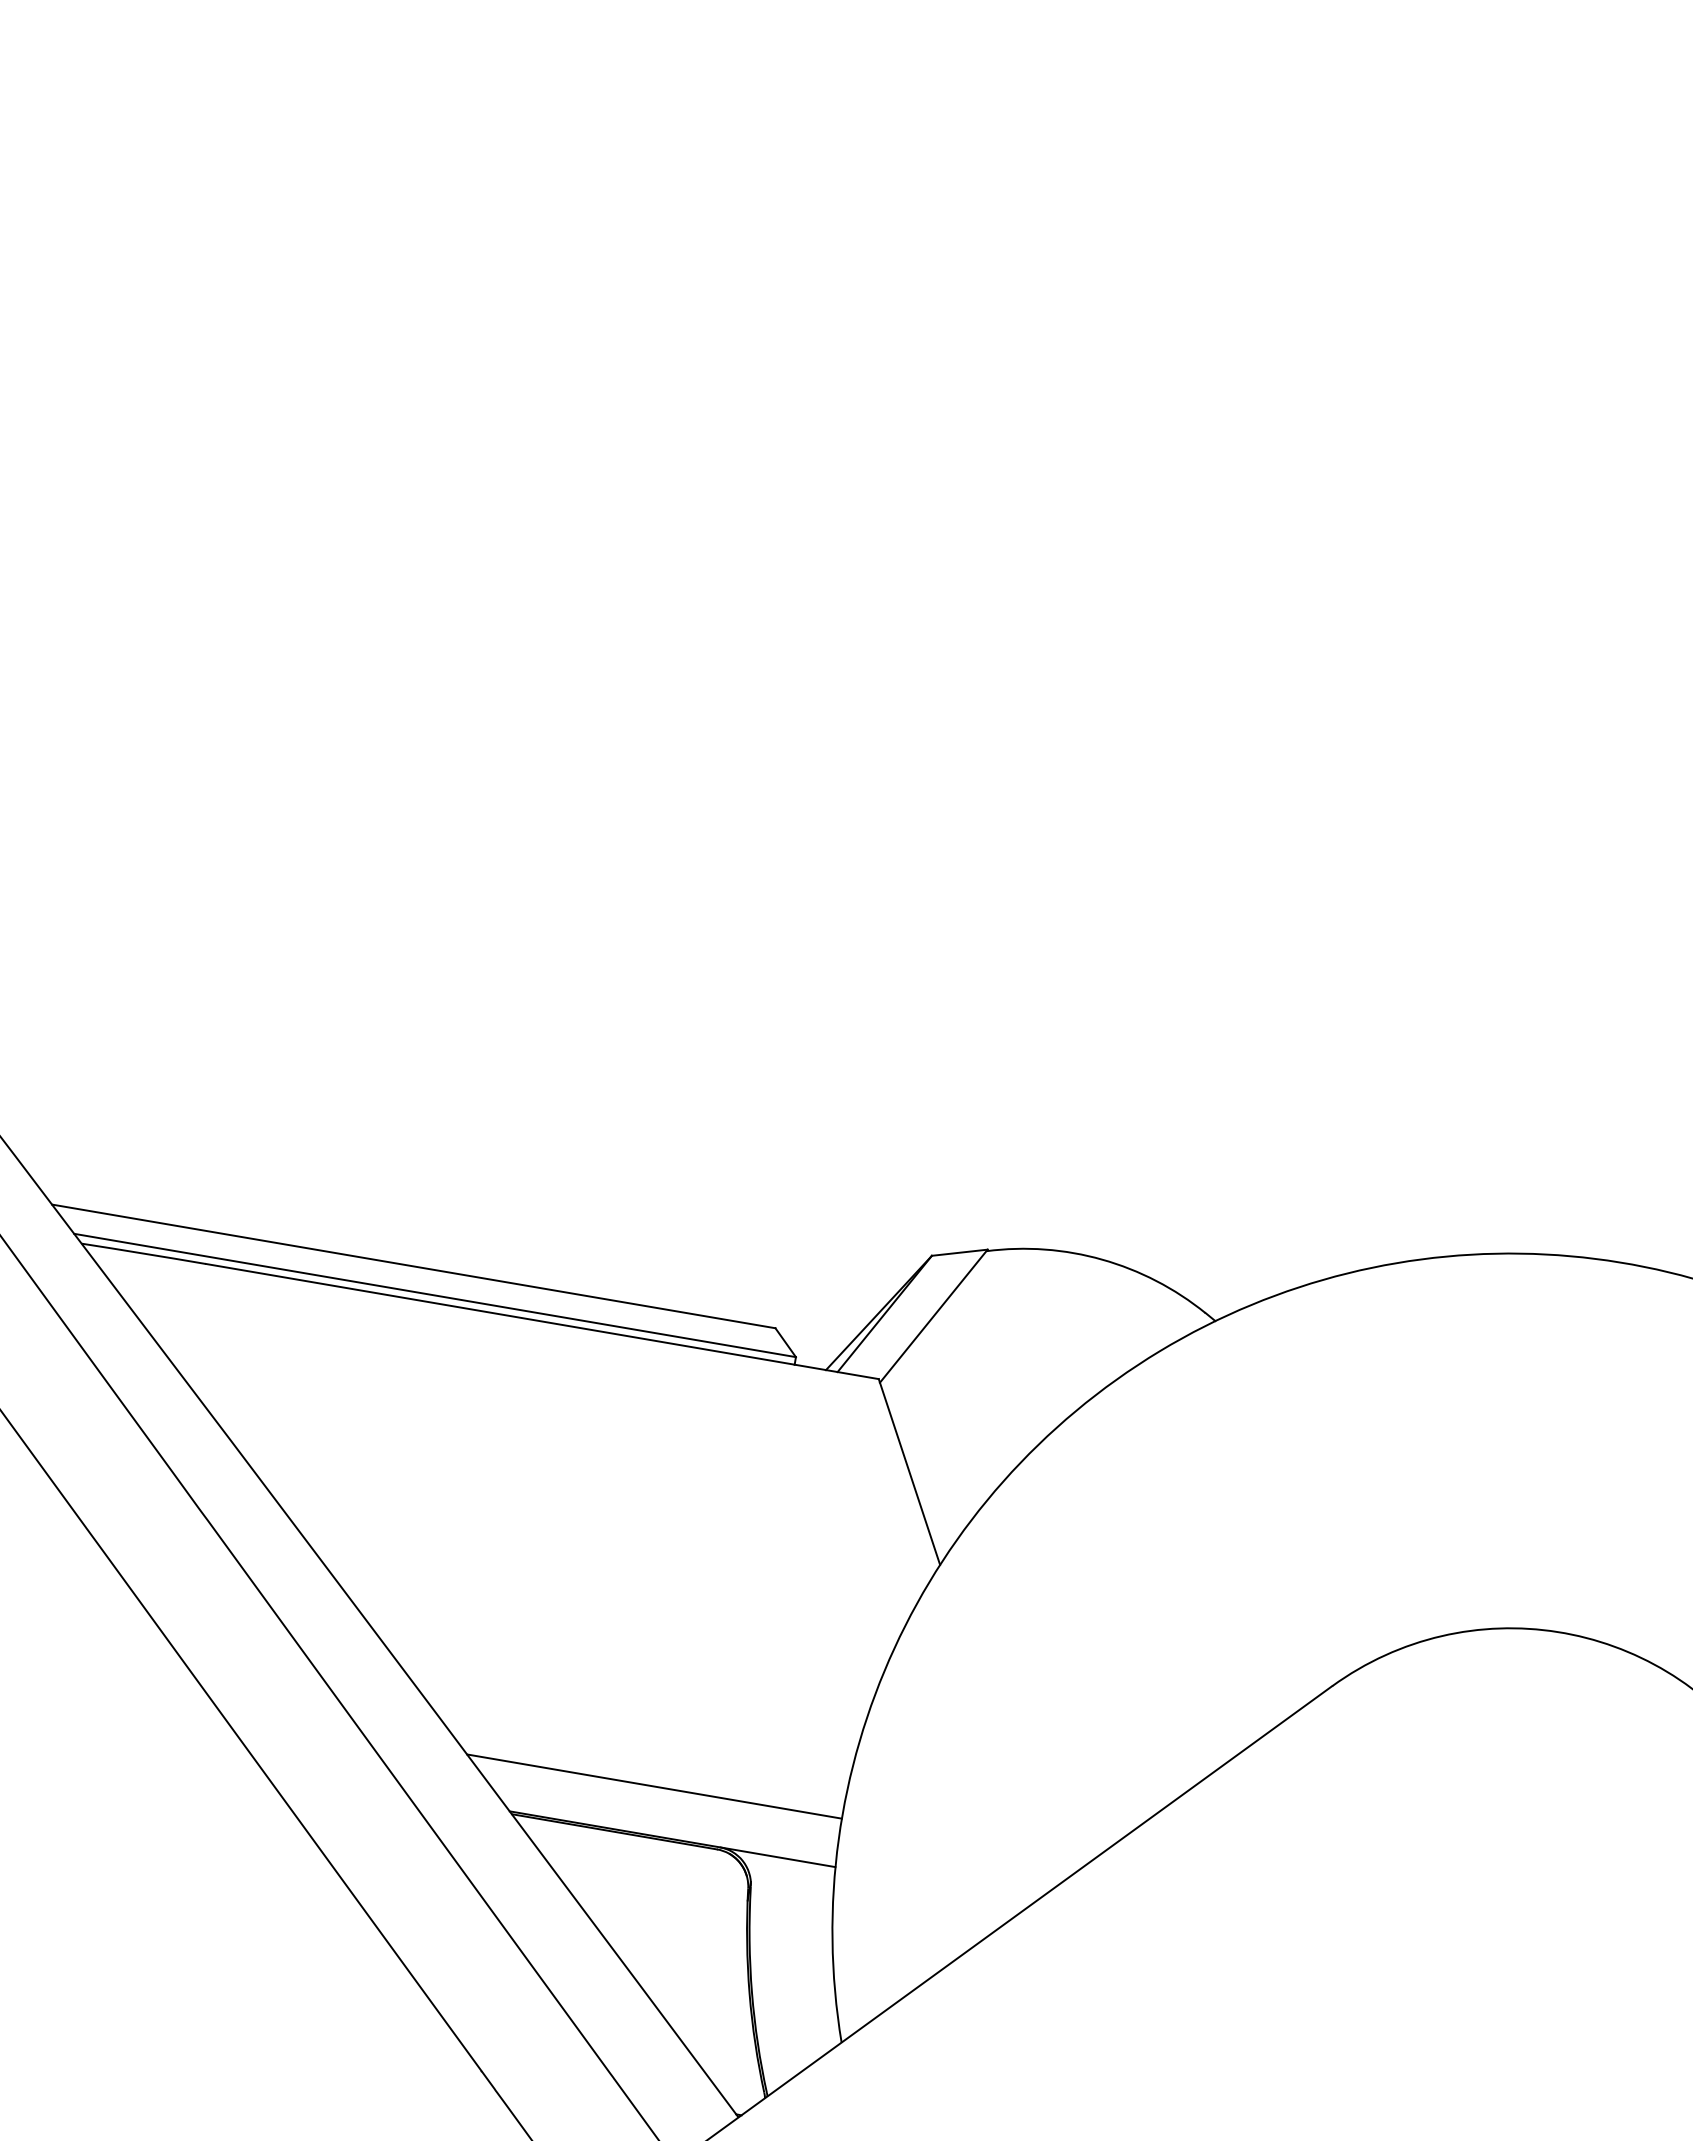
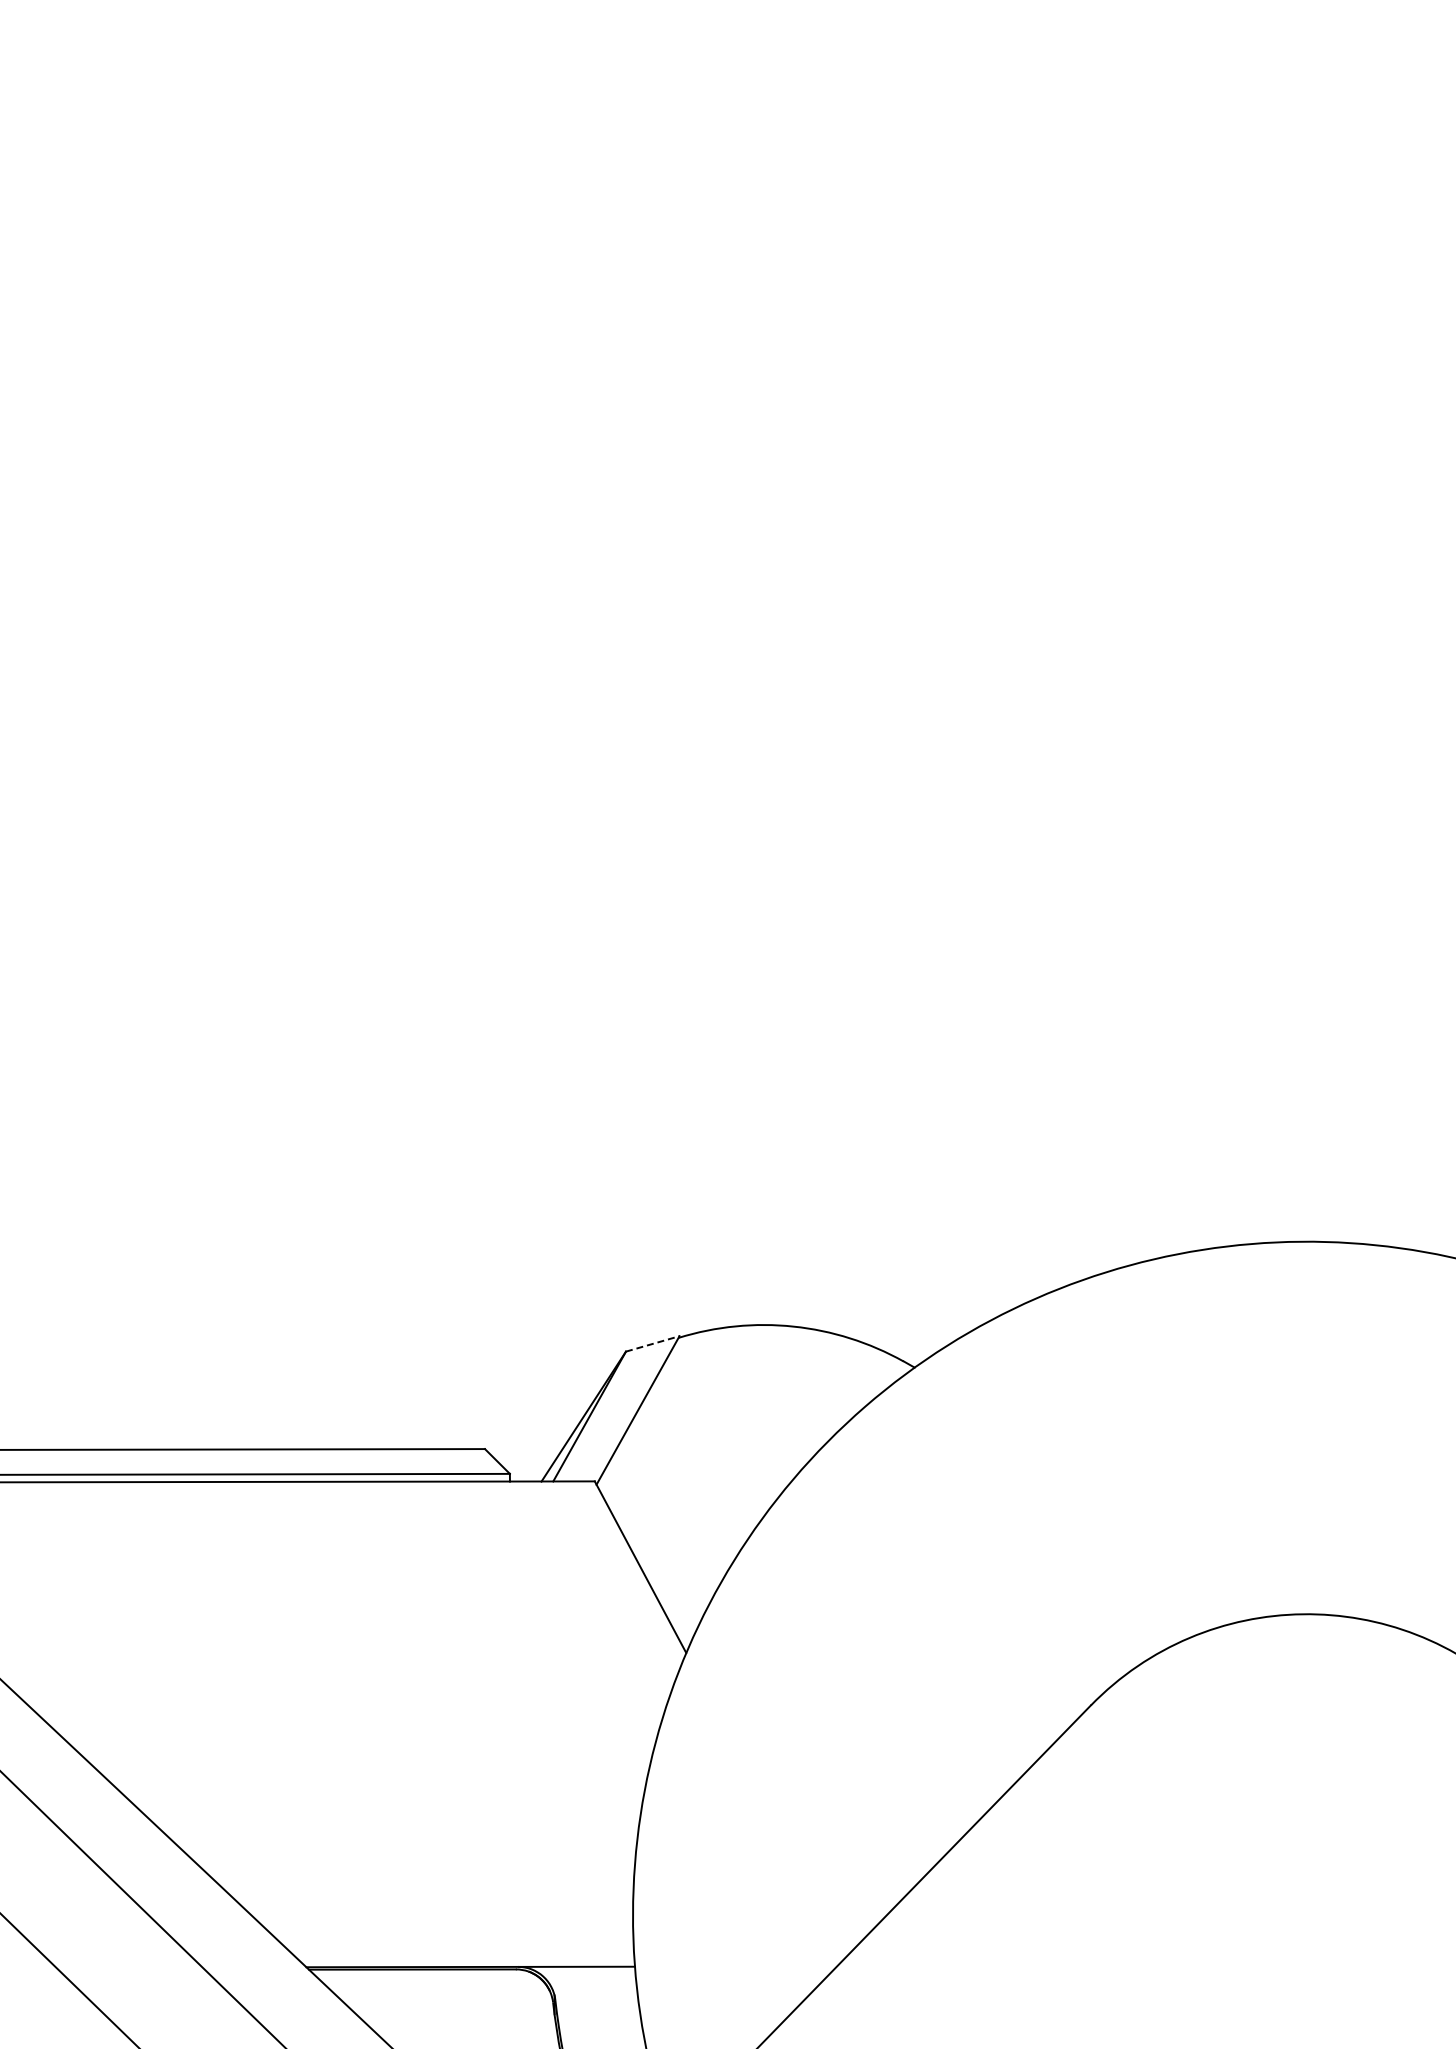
line: (960, 1252) -> (653, 1343), solid -> dashed
line: (654, 1786) -> (444, 1918), removed

